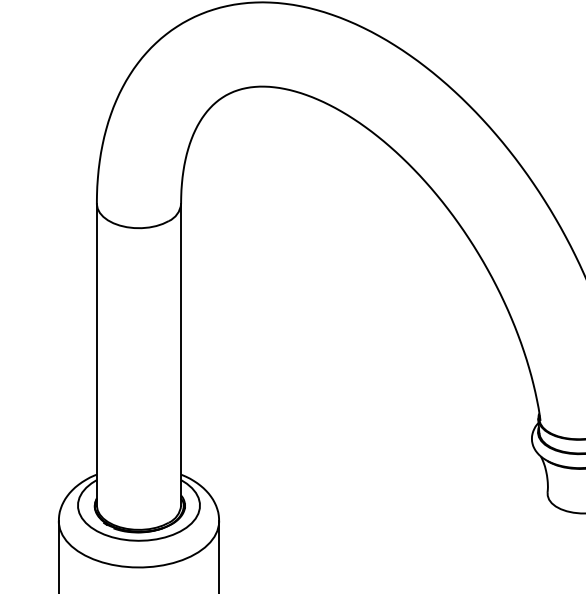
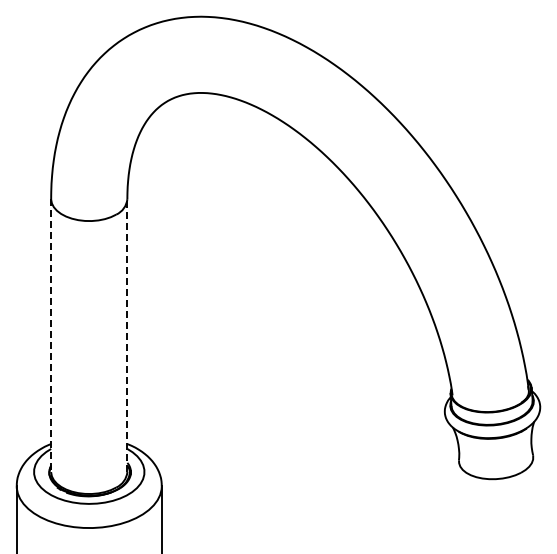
line: (181, 354) -> (127, 335), solid -> dashed
line: (97, 355) -> (51, 336), solid -> dashed

